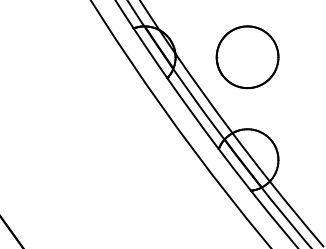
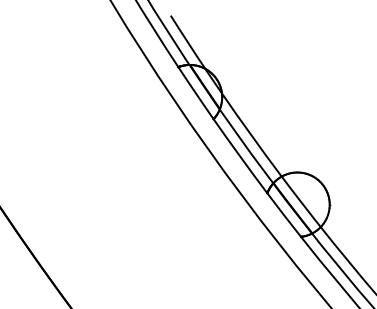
part: (247, 57) -> (297, 97), removed

